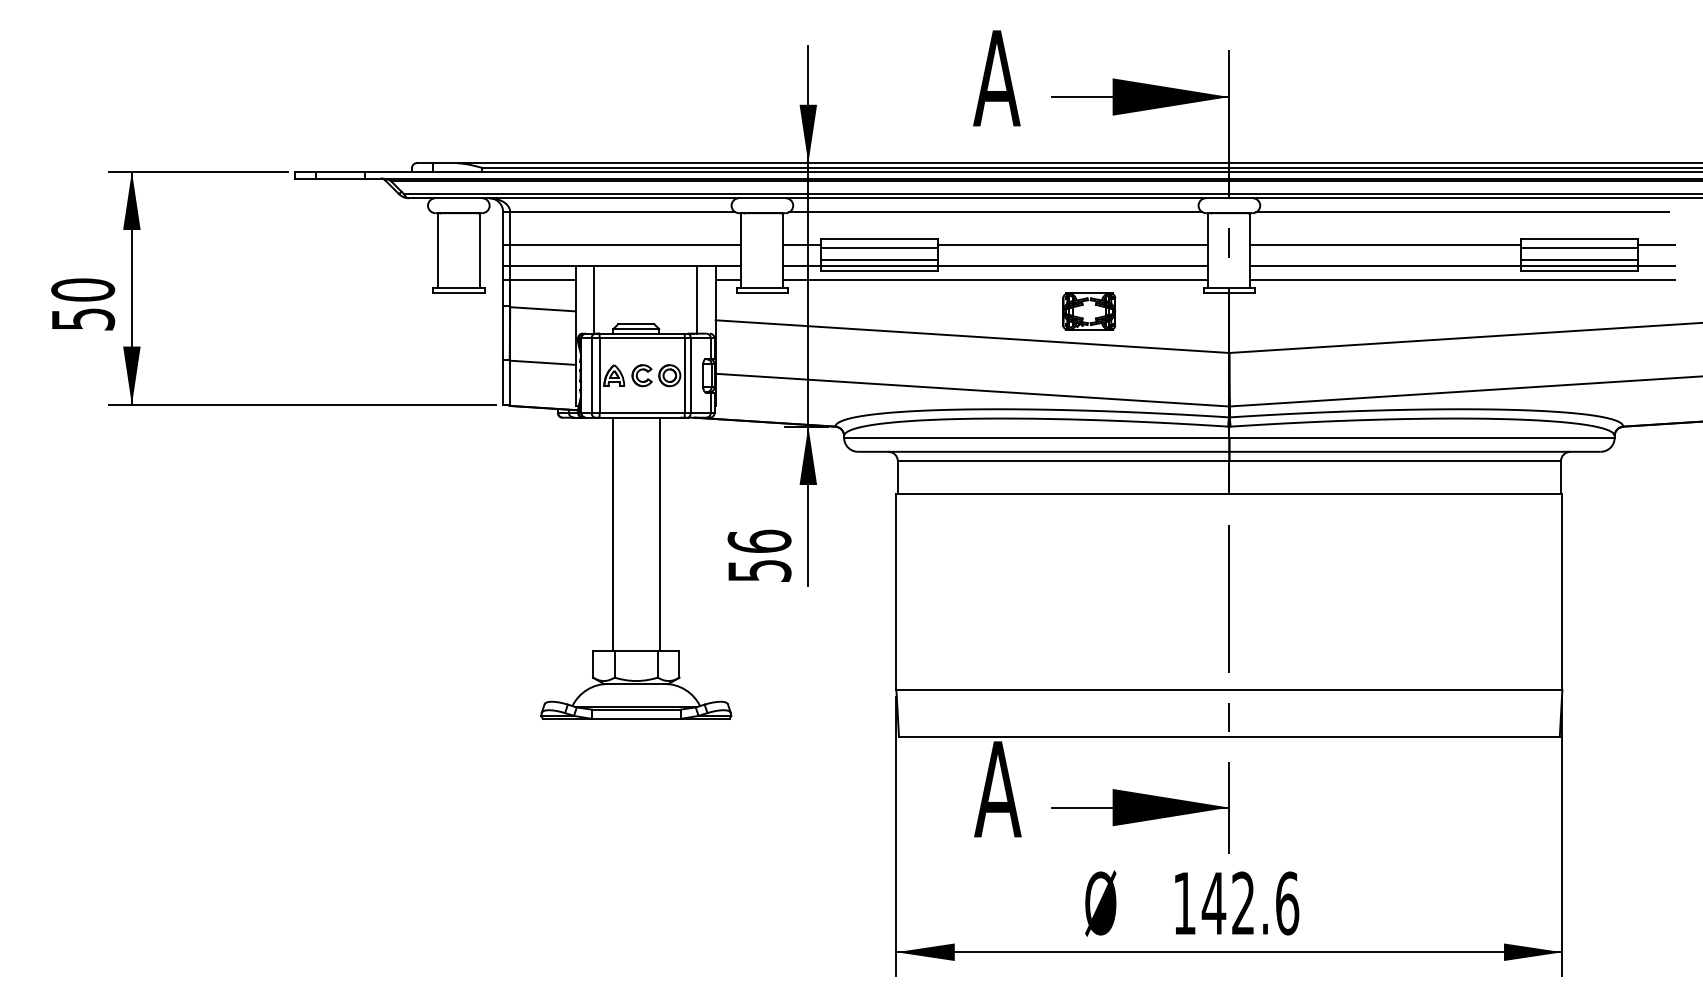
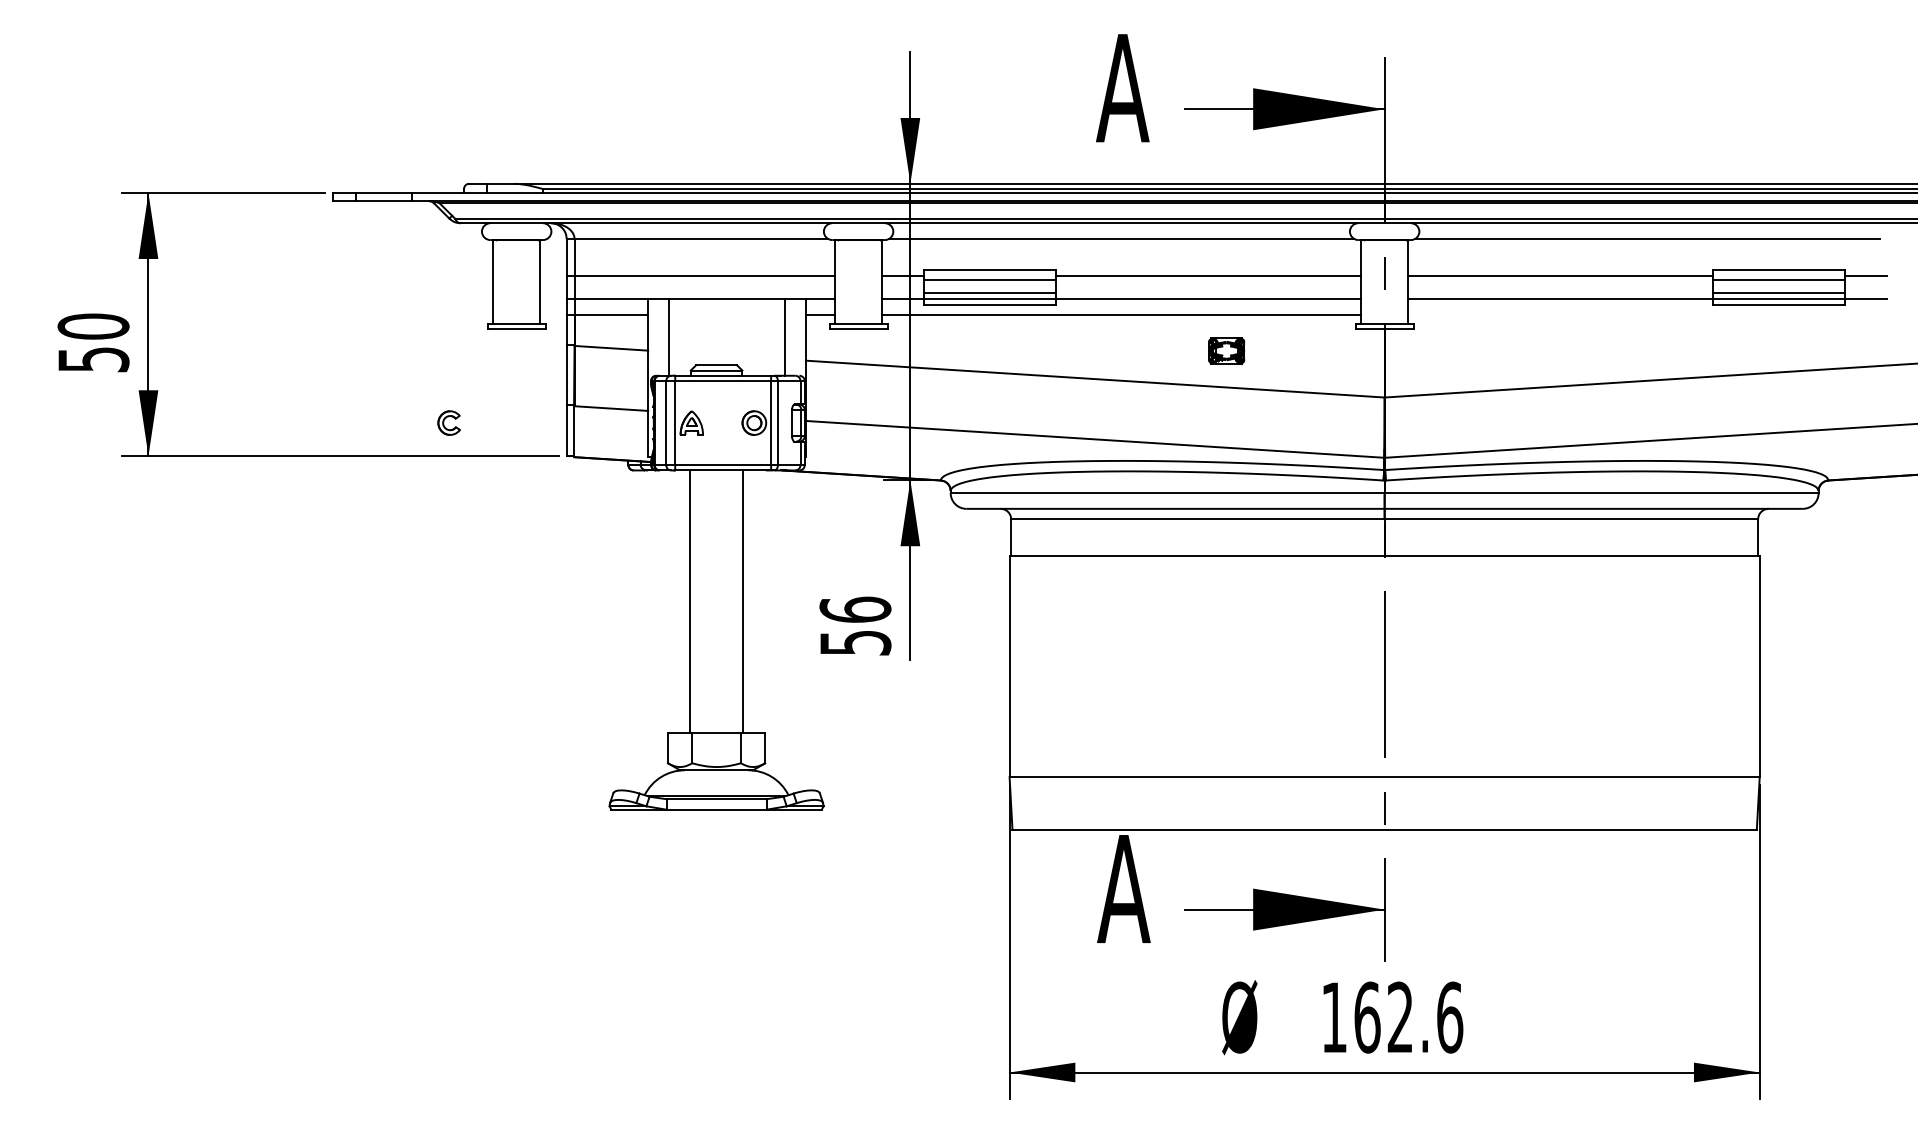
line: (1462, 280) -> (1647, 315), removed
part: (1088, 311) -> (1226, 350), size x0.6
part: (641, 375) -> (448, 422), moved
text: (1214, 903) -> (1367, 1017), 142.6 -> 162.6

